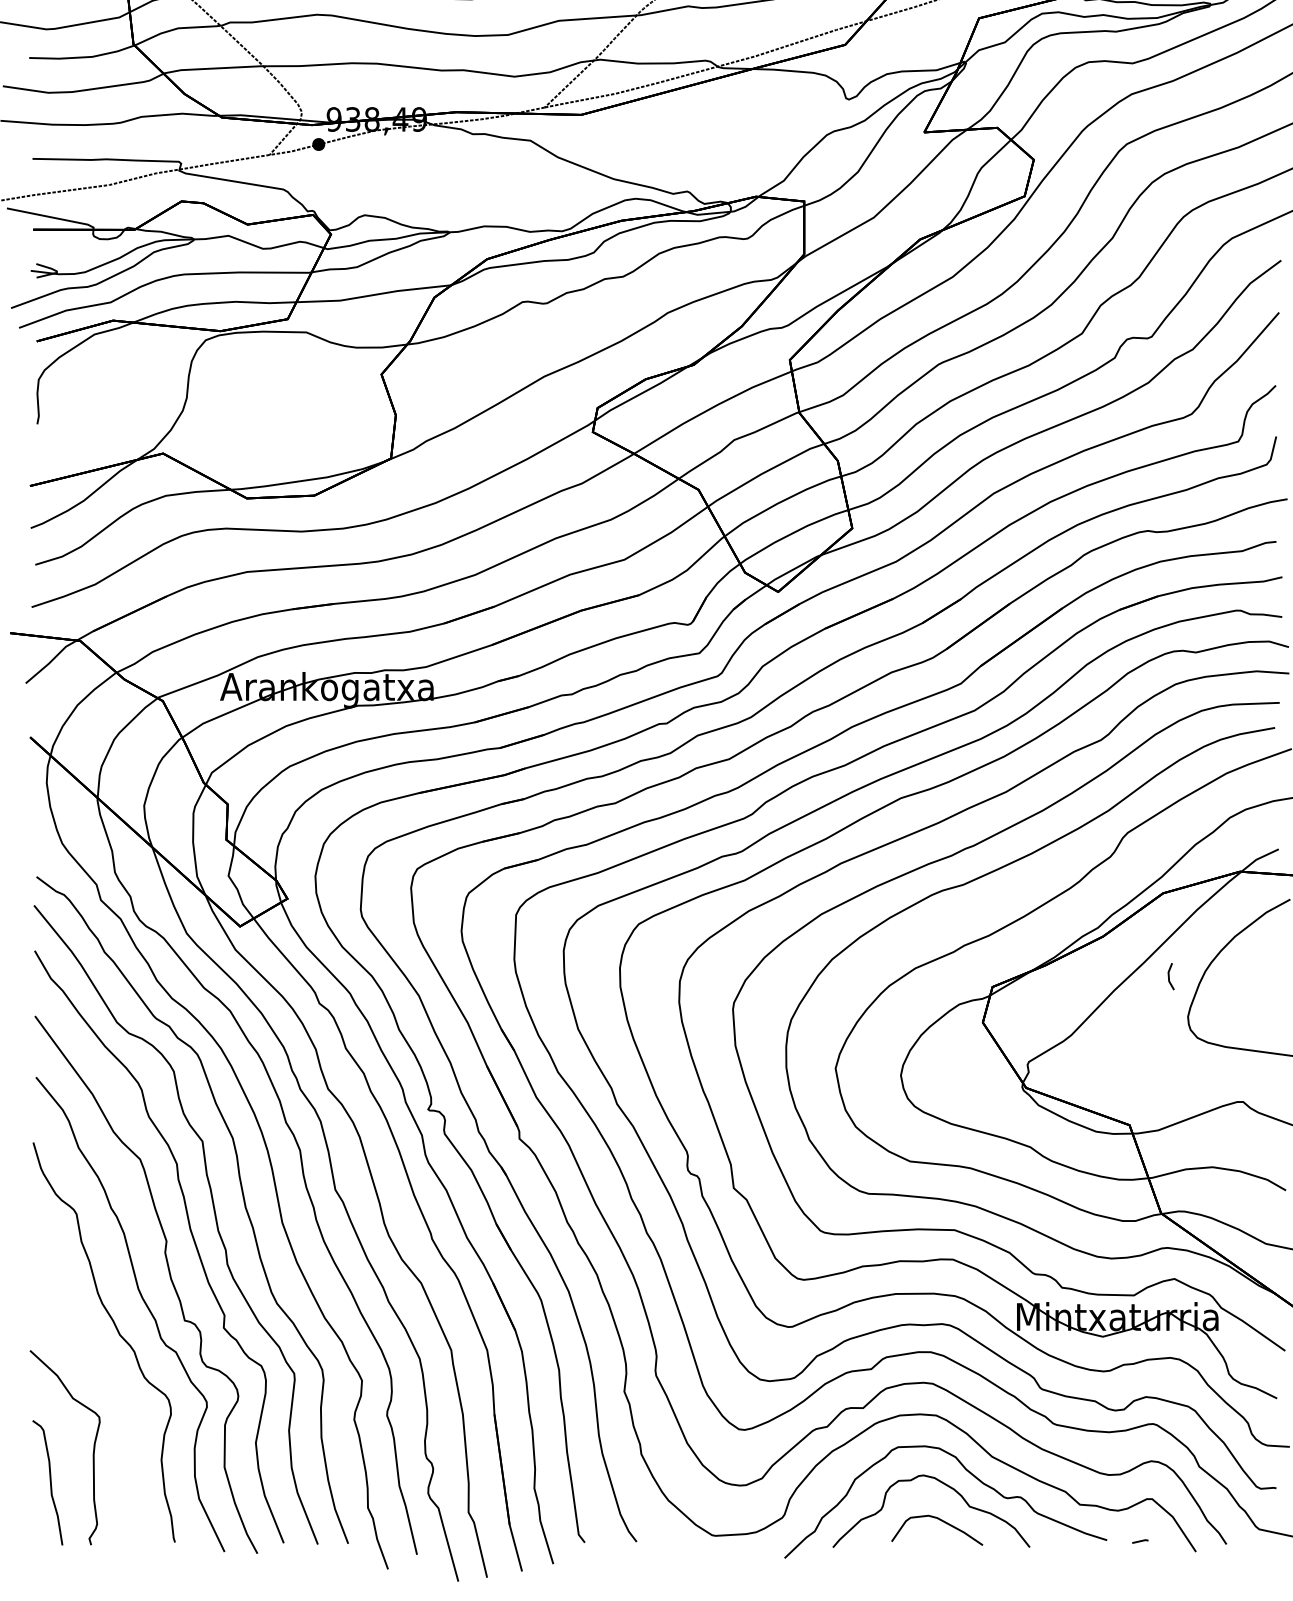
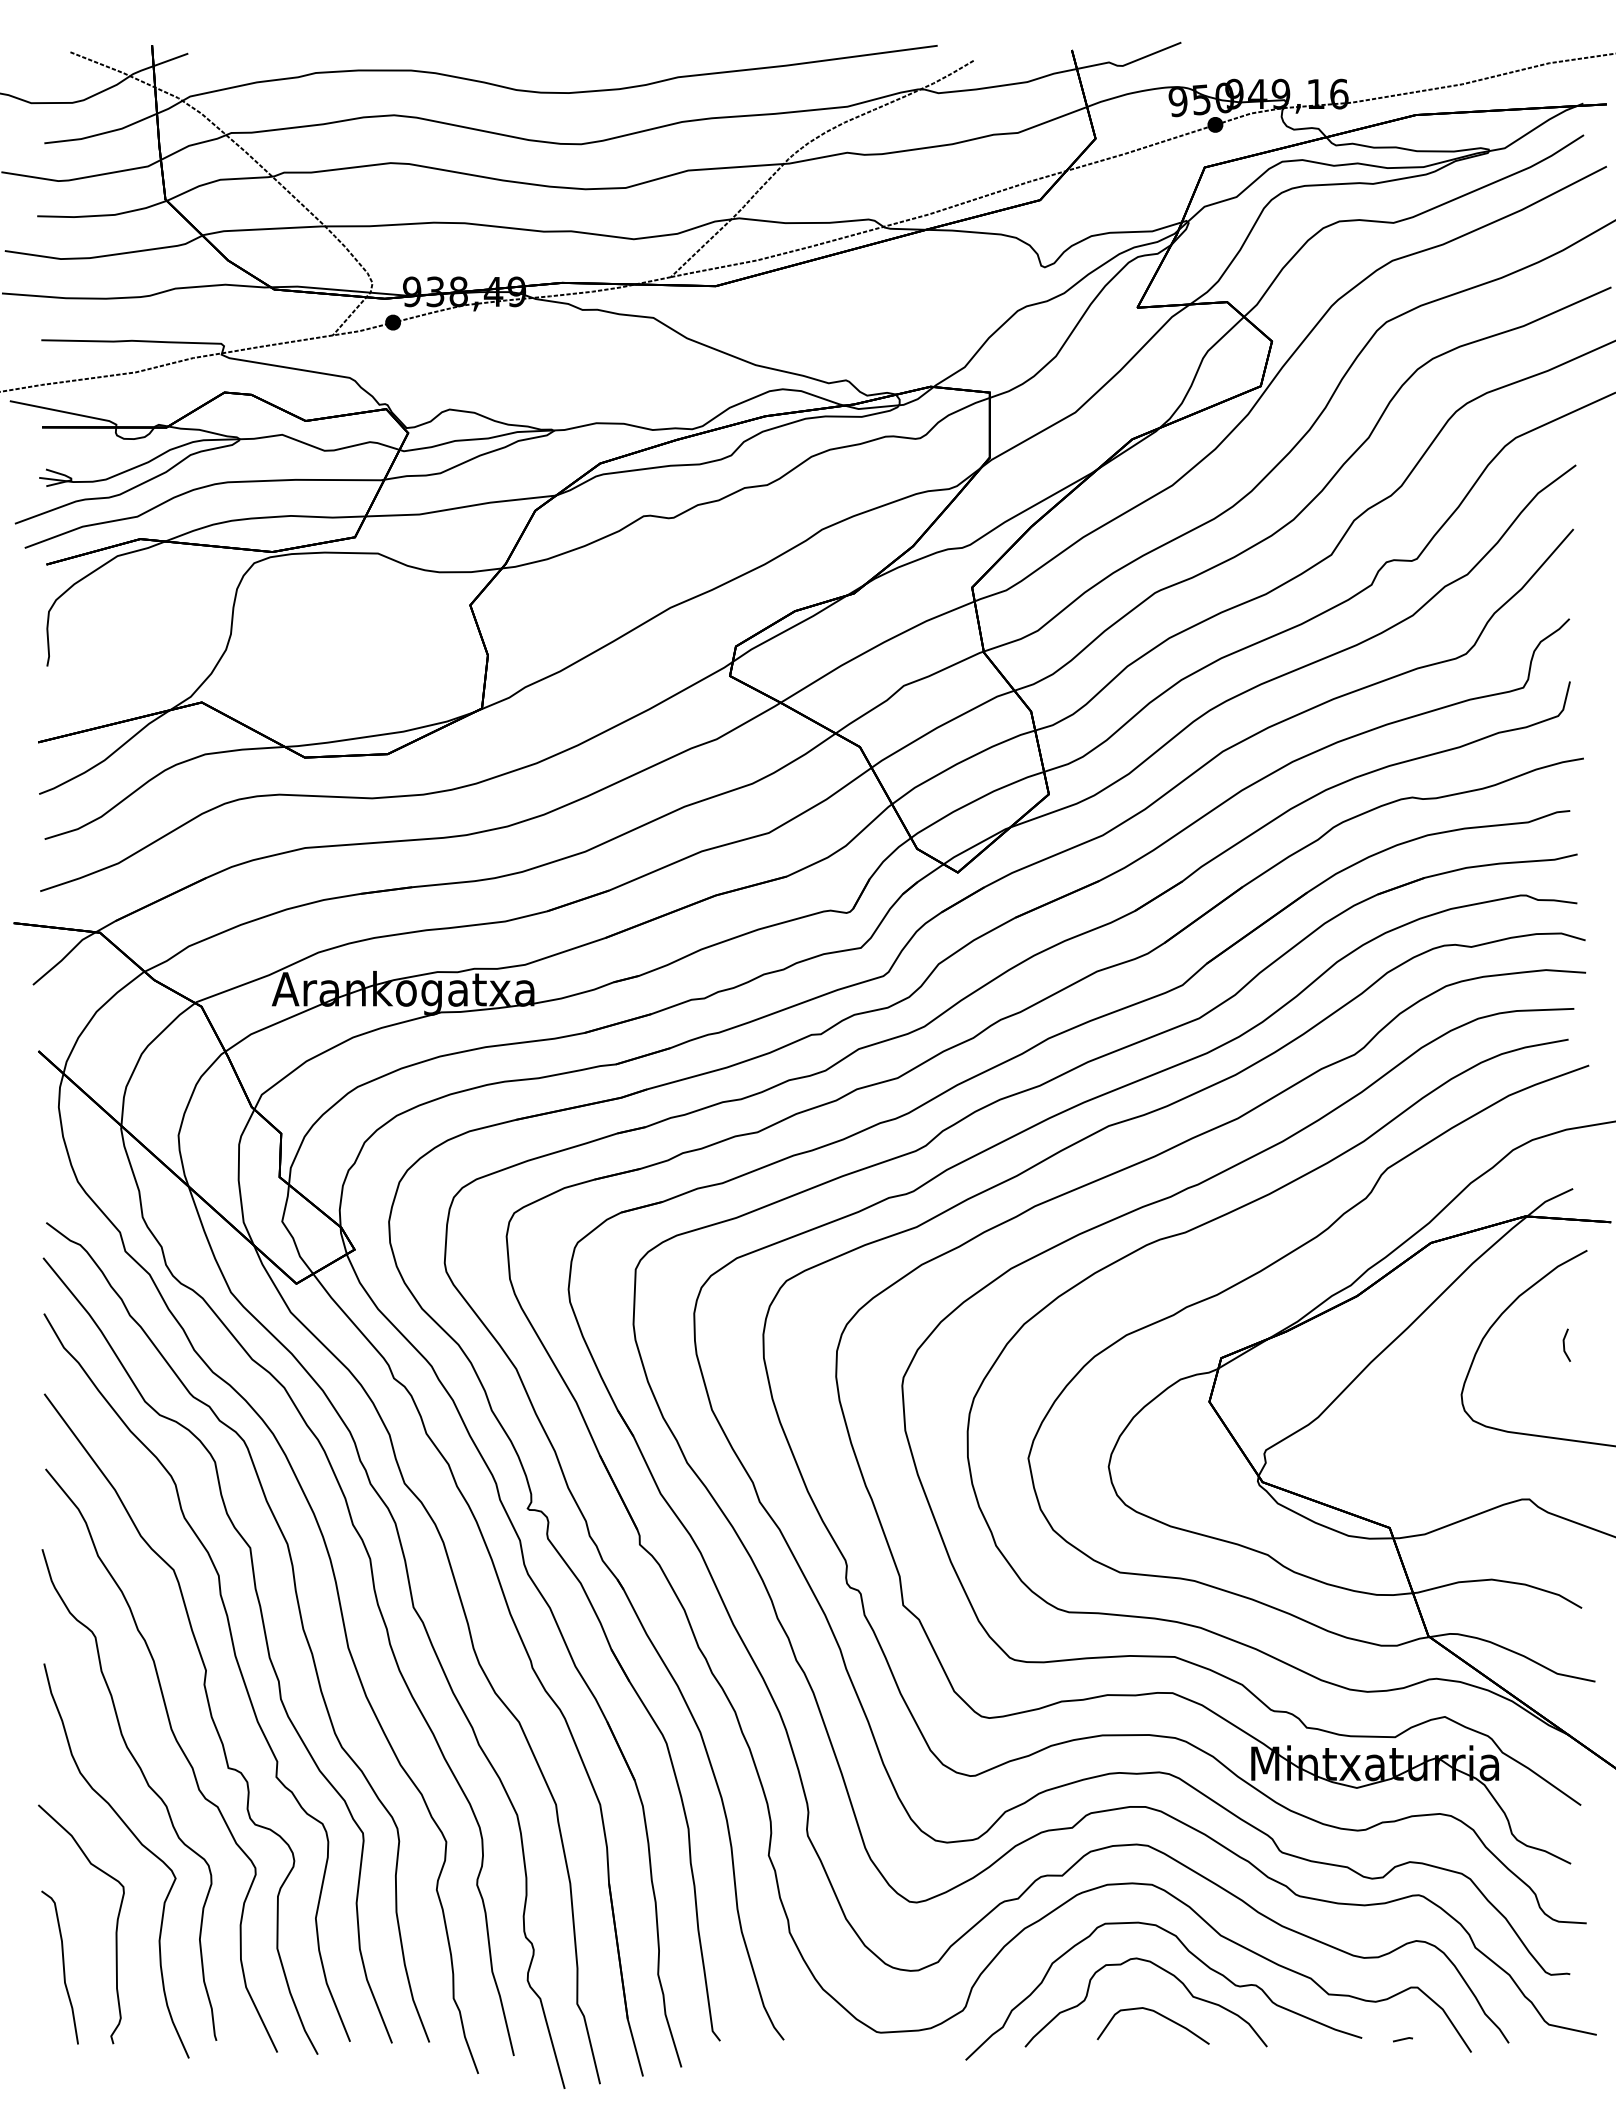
part: (1170, 975) -> (1566, 1344), moved
curve: (113, 1382) -> (140, 1844), added

